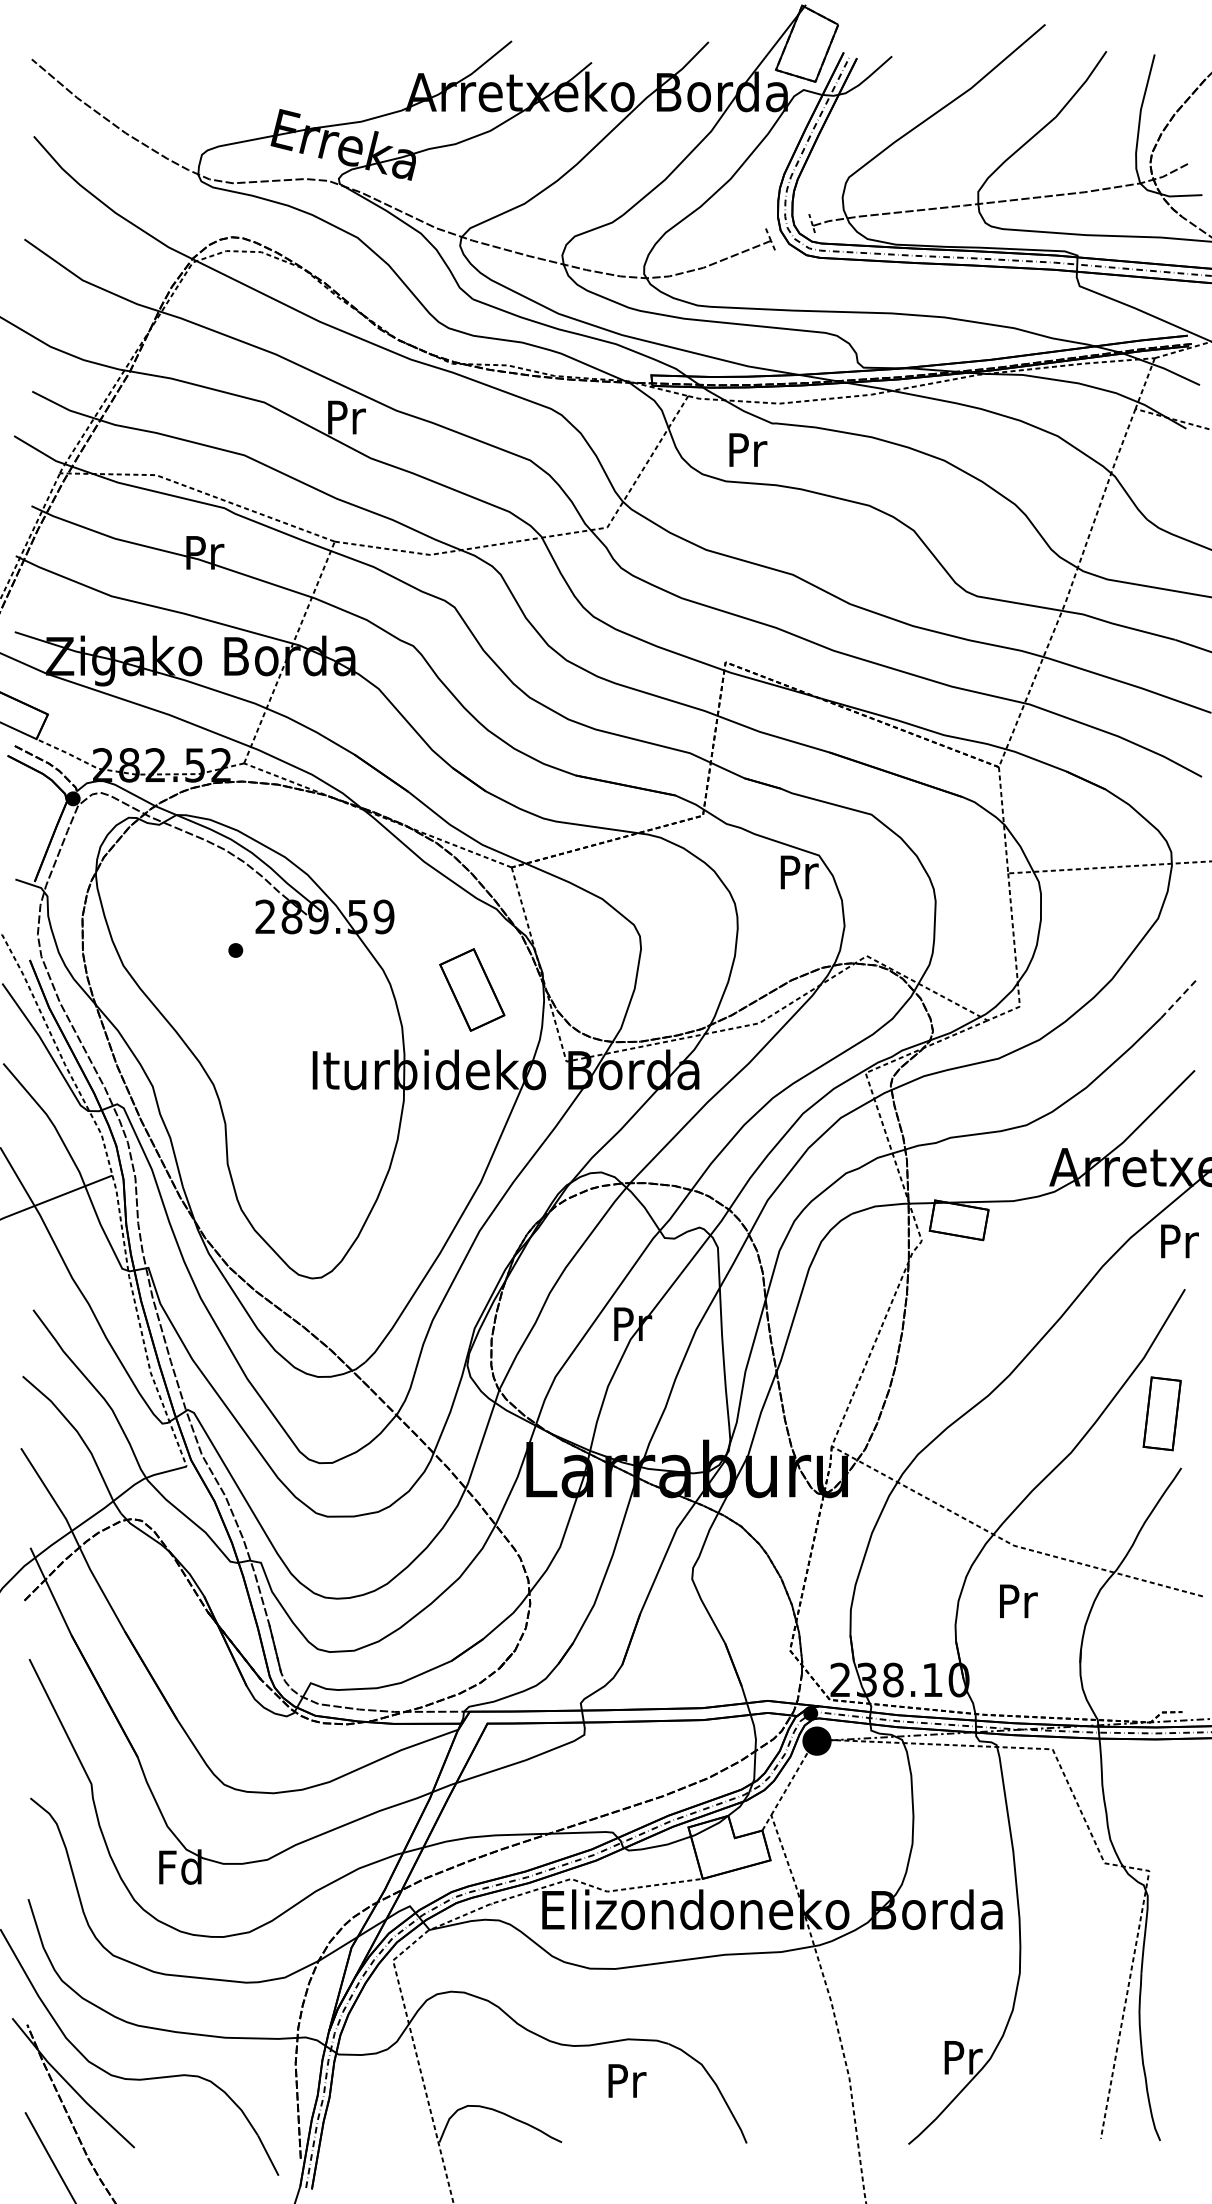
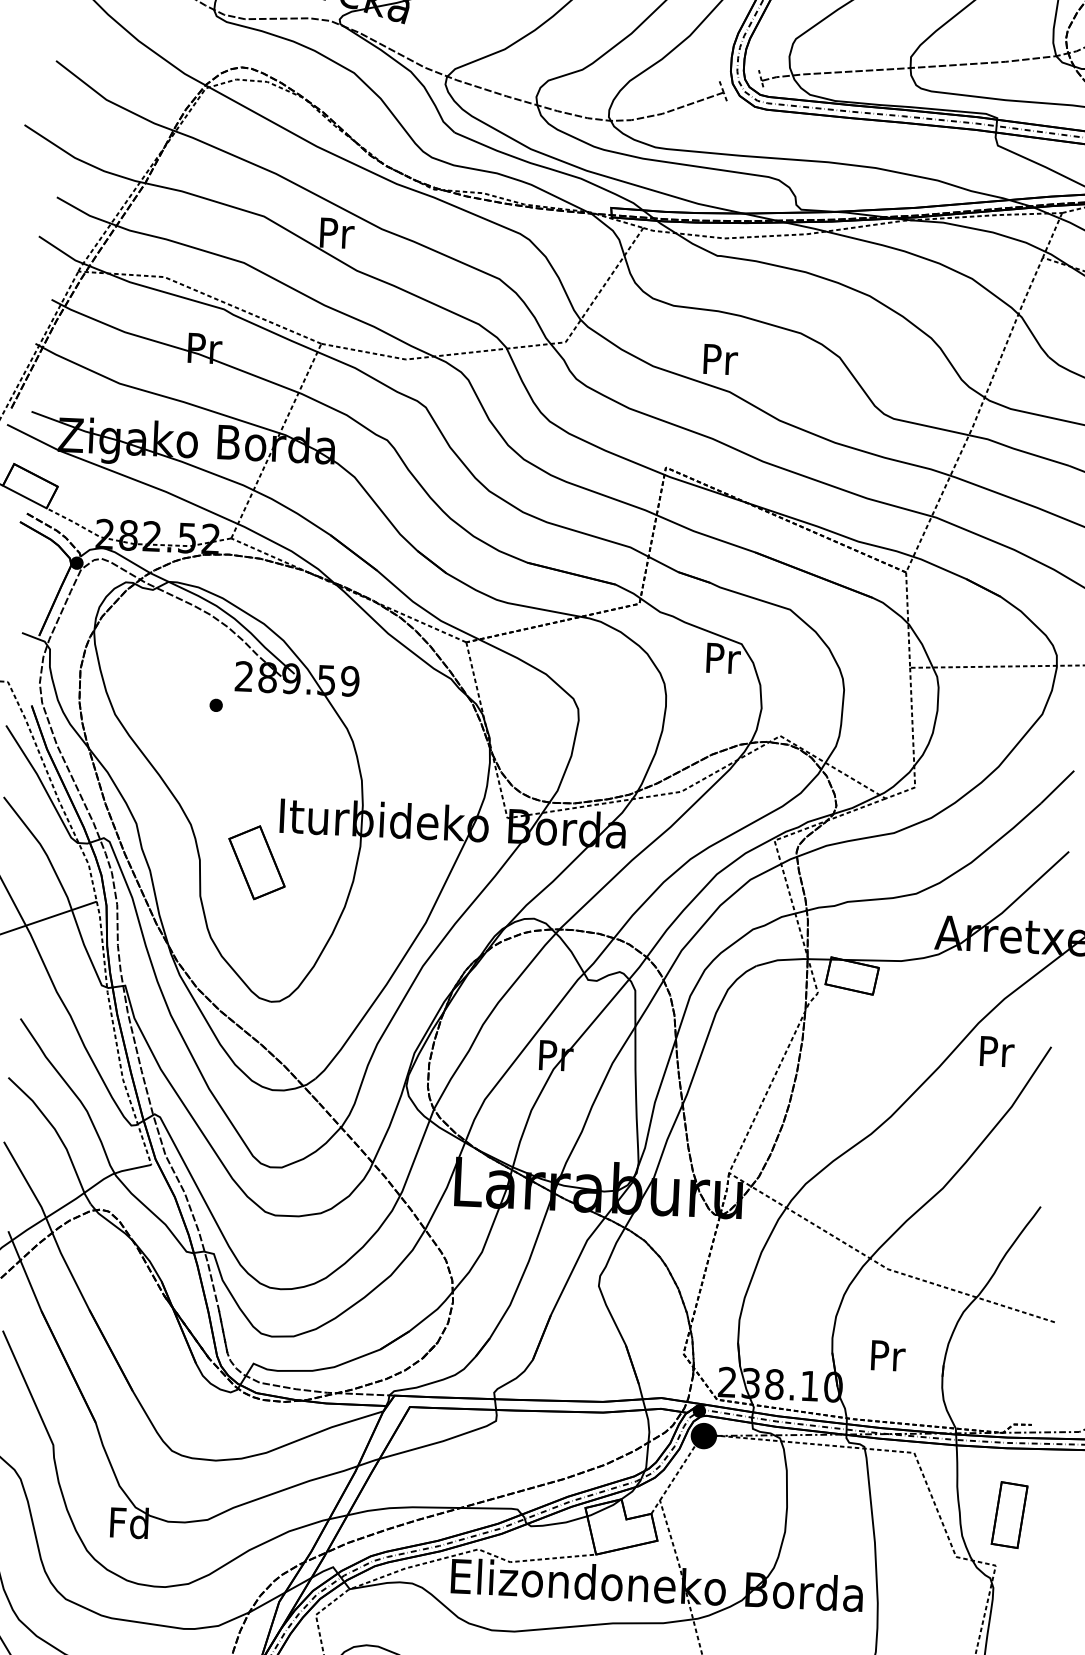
text: (748, 449) -> (720, 359), moved
part: (472, 989) -> (257, 862), moved
line: (1179, 998) -> (1058, 786), dashed -> solid
text: (1179, 1241) -> (996, 1051), moved
part: (1161, 1413) -> (1009, 1514), moved
text: (1018, 1601) -> (888, 1356), moved

